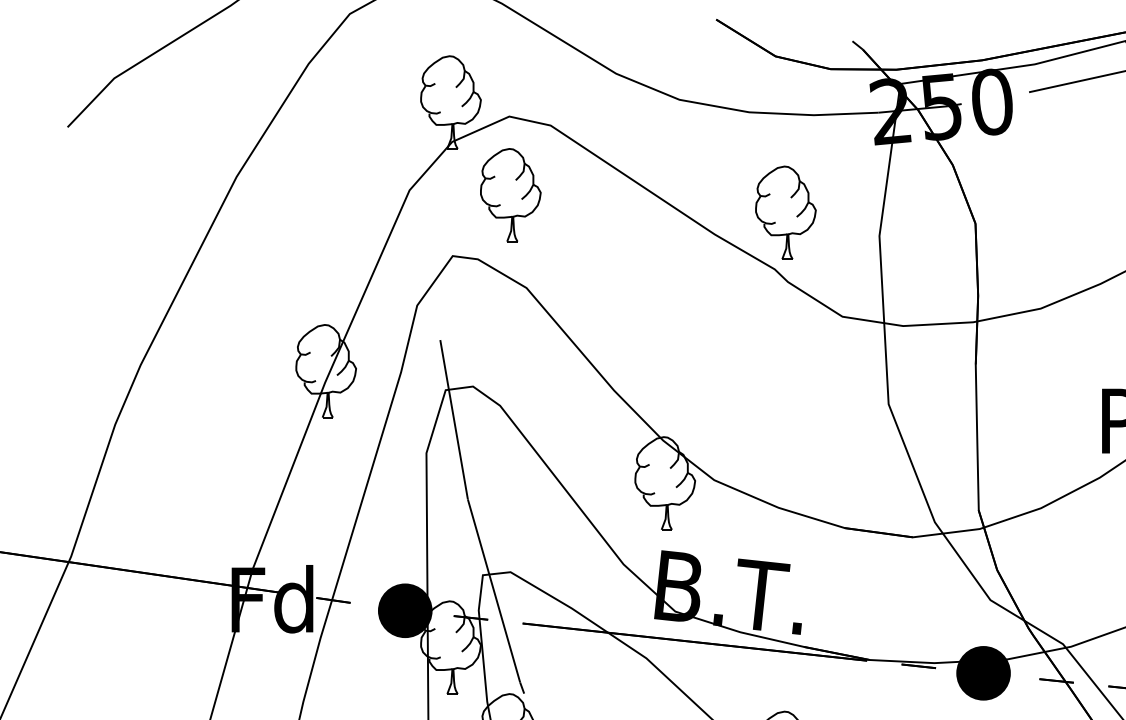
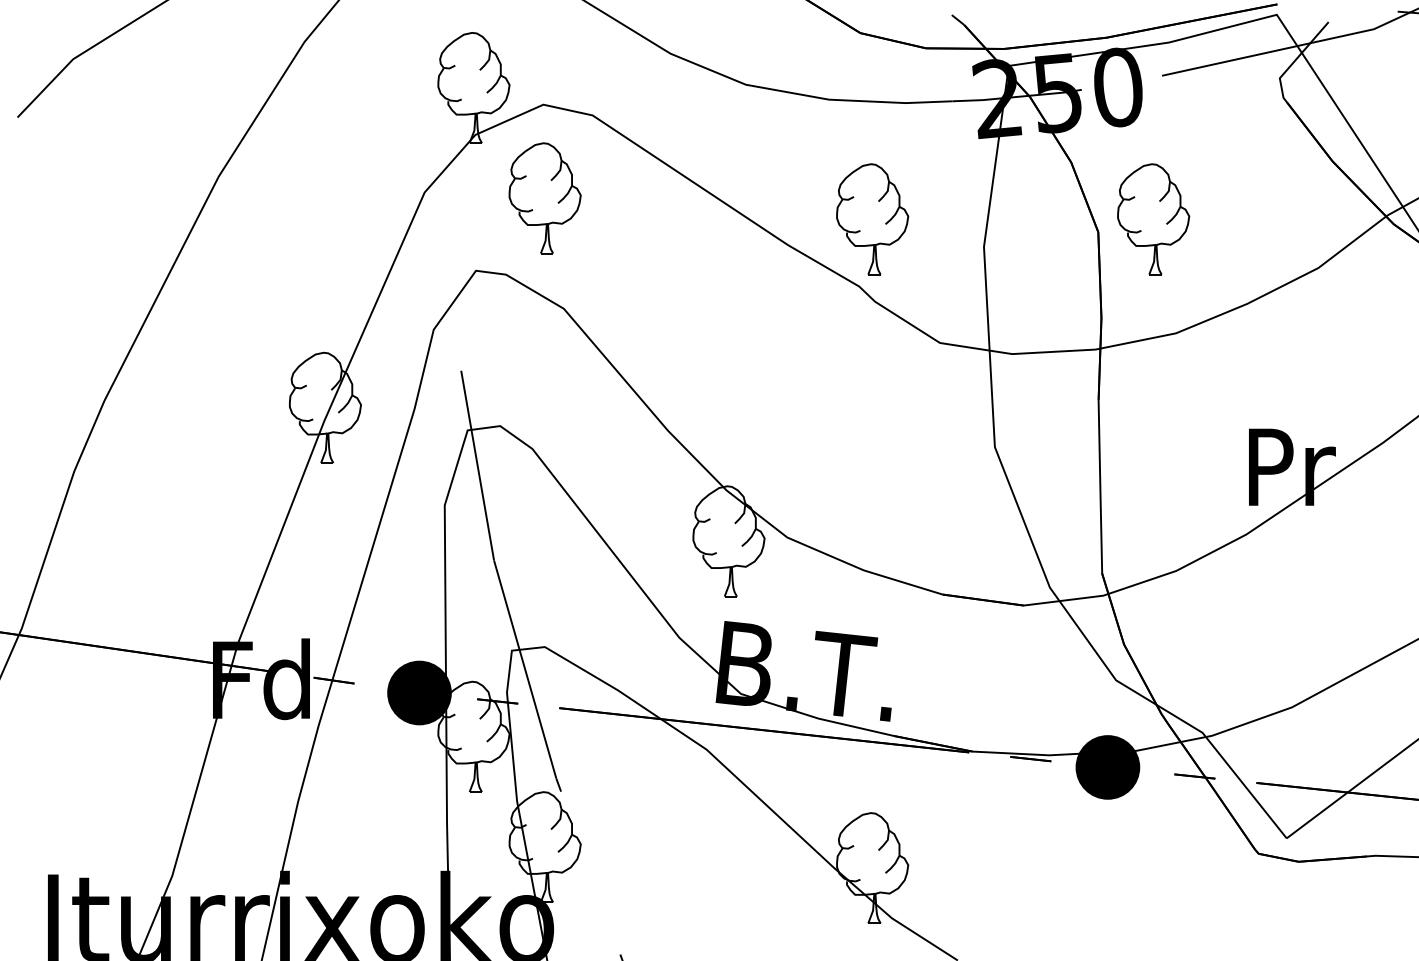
part: (1021, 212) -> (1153, 219), added

